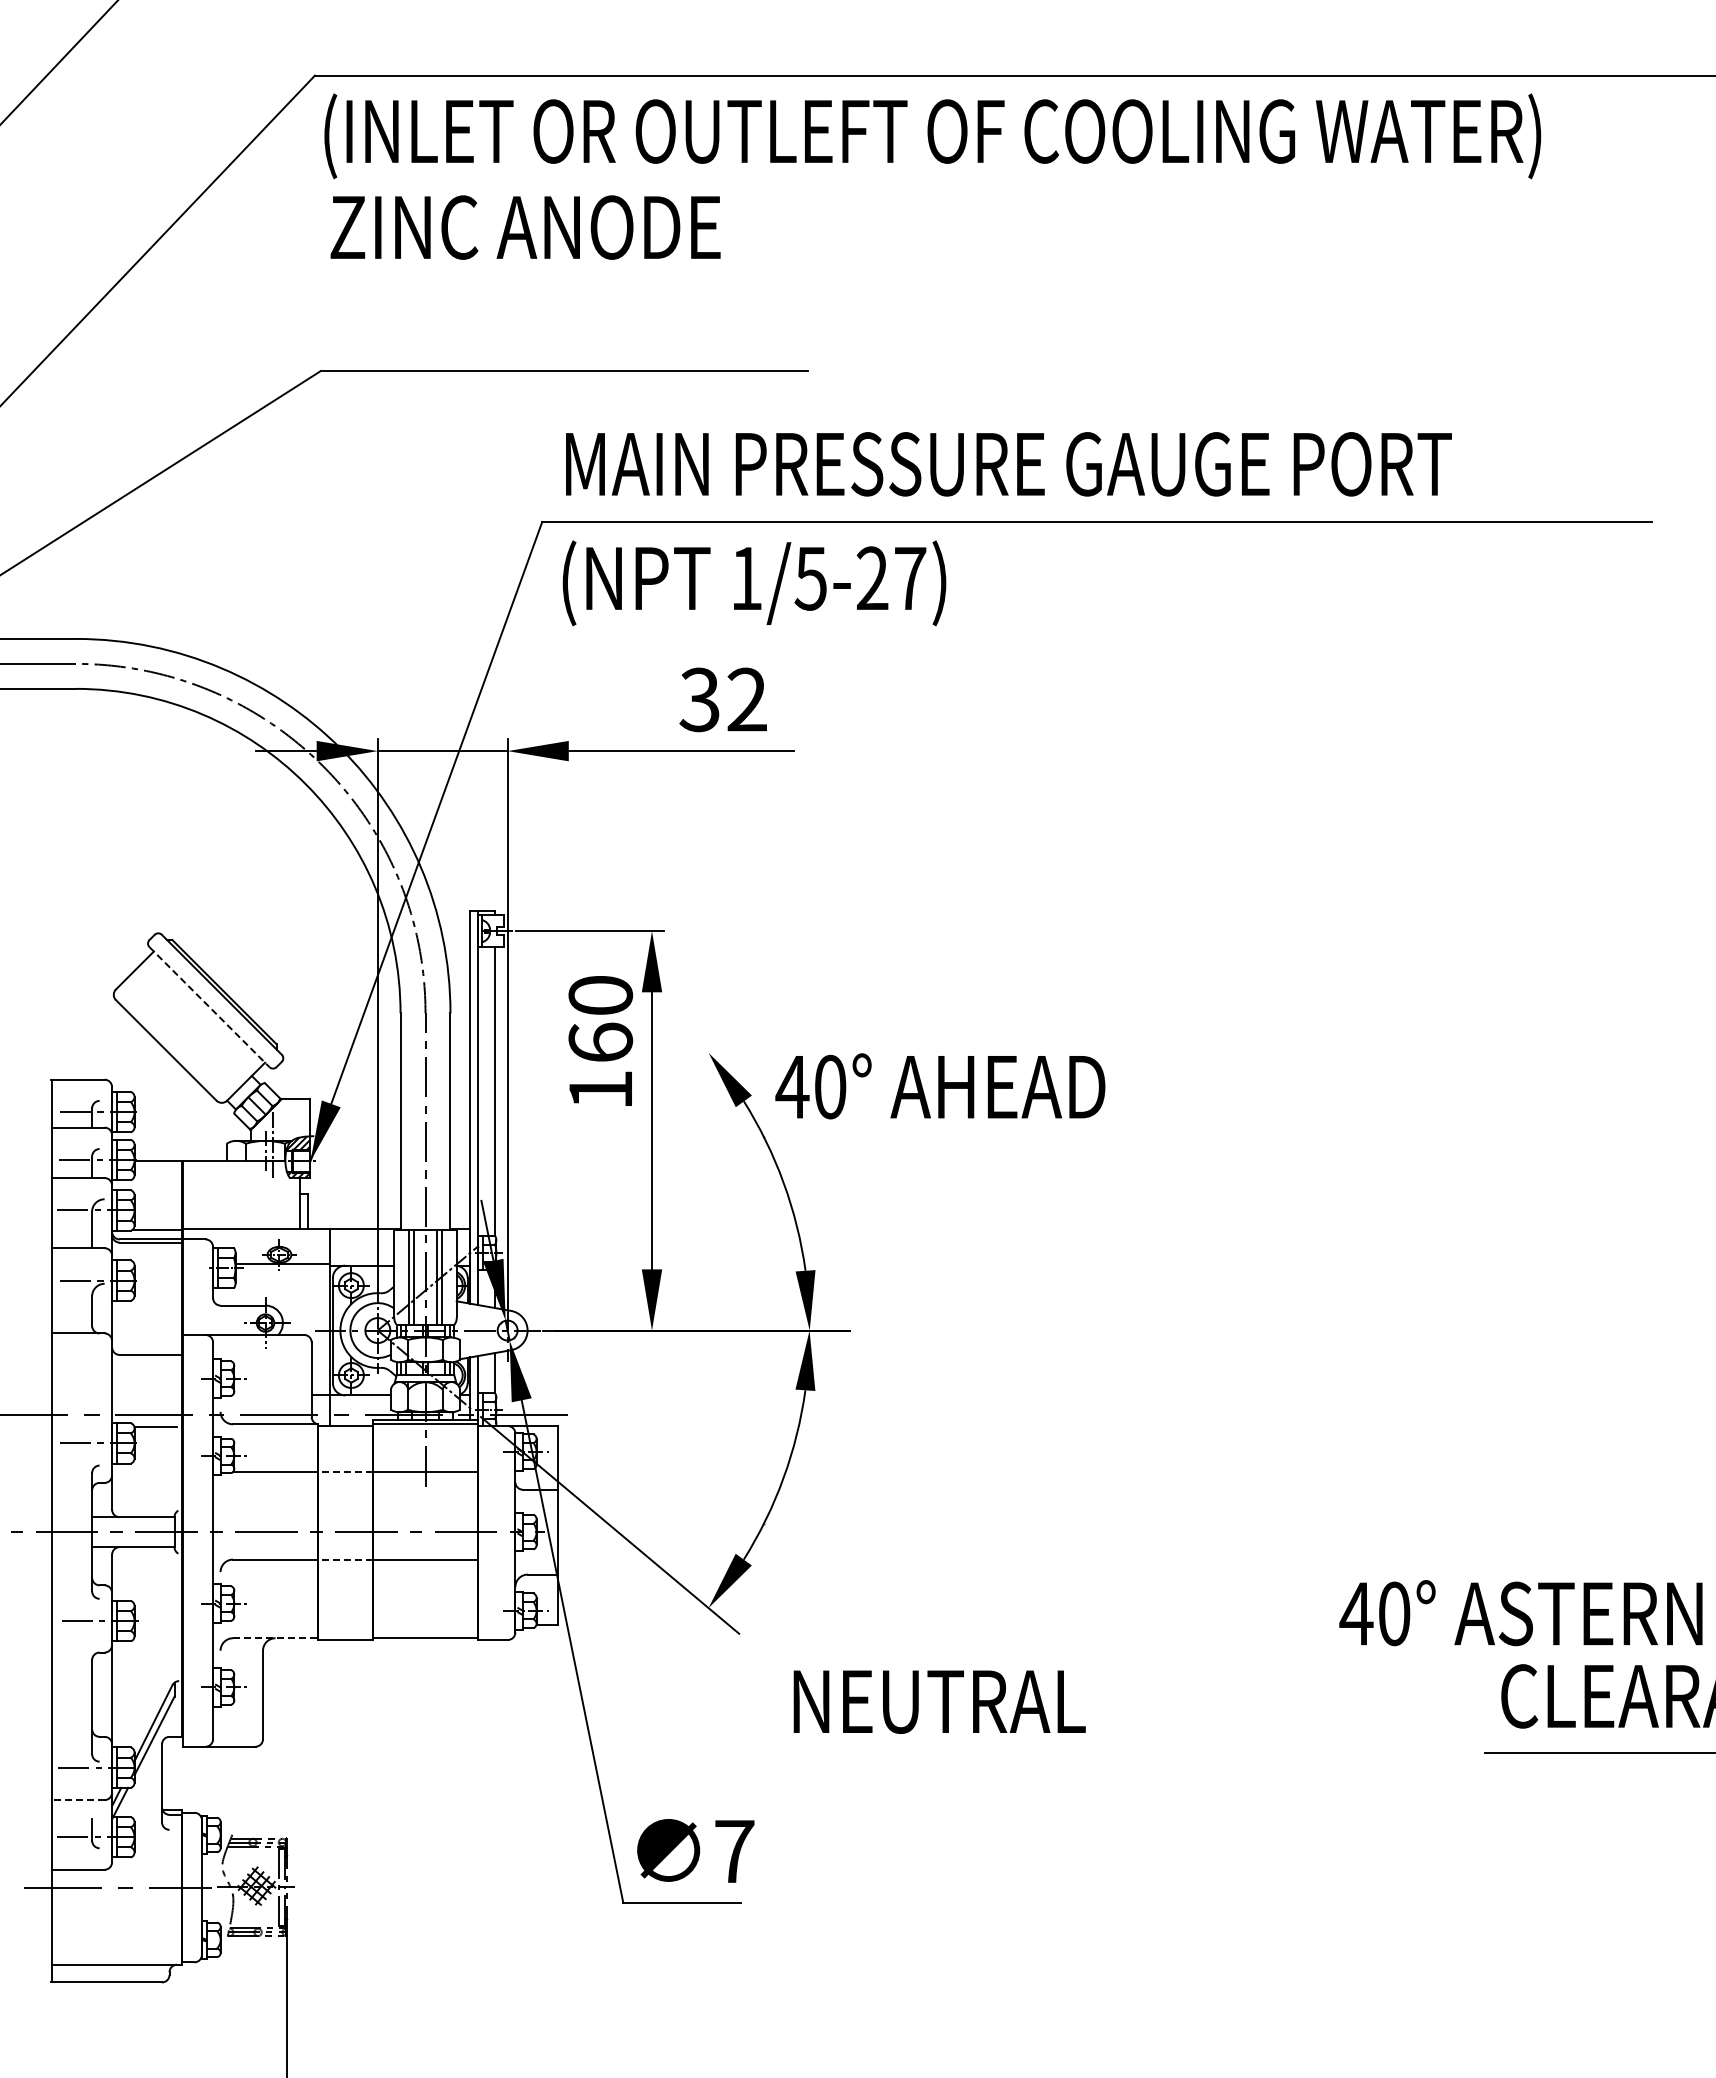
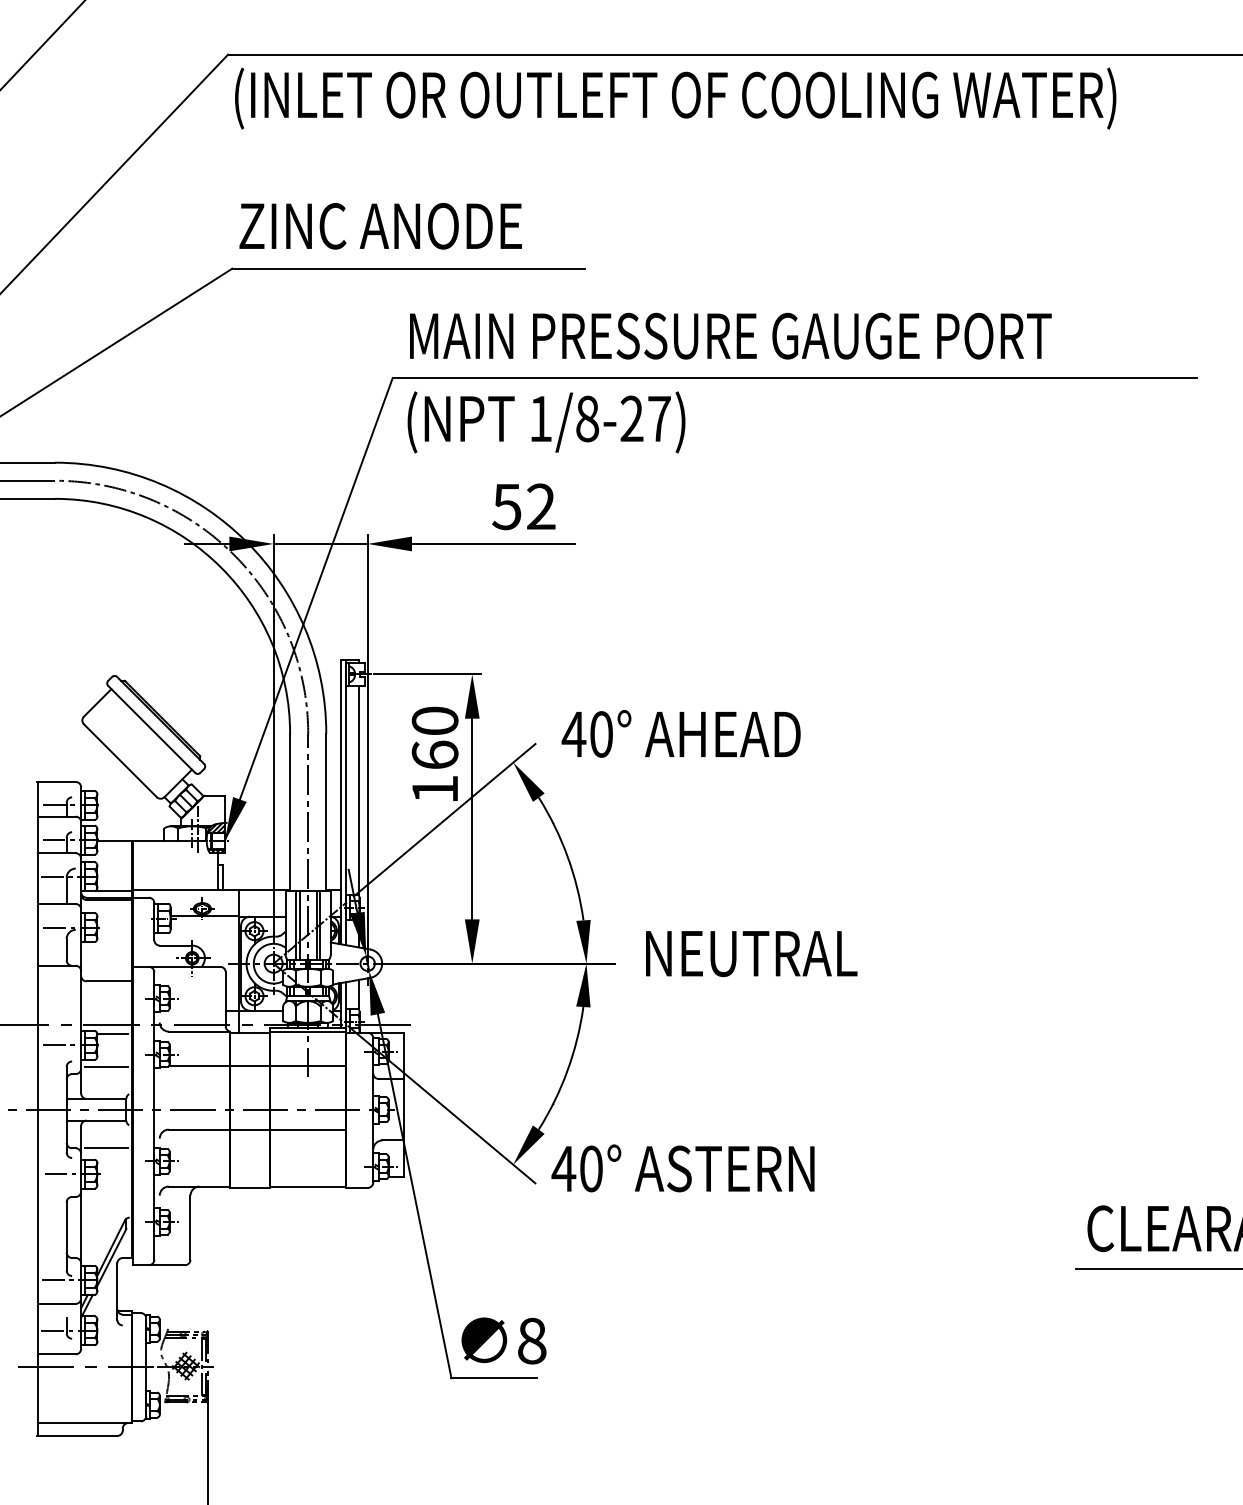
text: (525, 227) -> (380, 226), moved
text: (810, 578) -> (587, 418), 1/5-27) -> 1/8-27)
text: (699, 699) -> (506, 506), 32 -> 52
line: (209, 1007) -> (151, 729), dashed -> solid
text: (940, 1086) -> (681, 734), moved
line: (613, 1132) -> (444, 820), added
line: (345, 1472) -> (250, 1066), dashed -> solid
line: (147, 1473) -> (106, 1067), added
line: (345, 1559) -> (250, 1129), dashed -> solid
line: (147, 1584) -> (106, 1147), added
text: (1520, 1613) -> (682, 1168), moved
line: (275, 1638) -> (199, 1186), dashed -> solid
text: (939, 1701) -> (751, 953), moved
line: (77, 1800) -> (56, 1304), dashed -> solid
text: (734, 1851) -> (532, 1341), 7 -> 8

